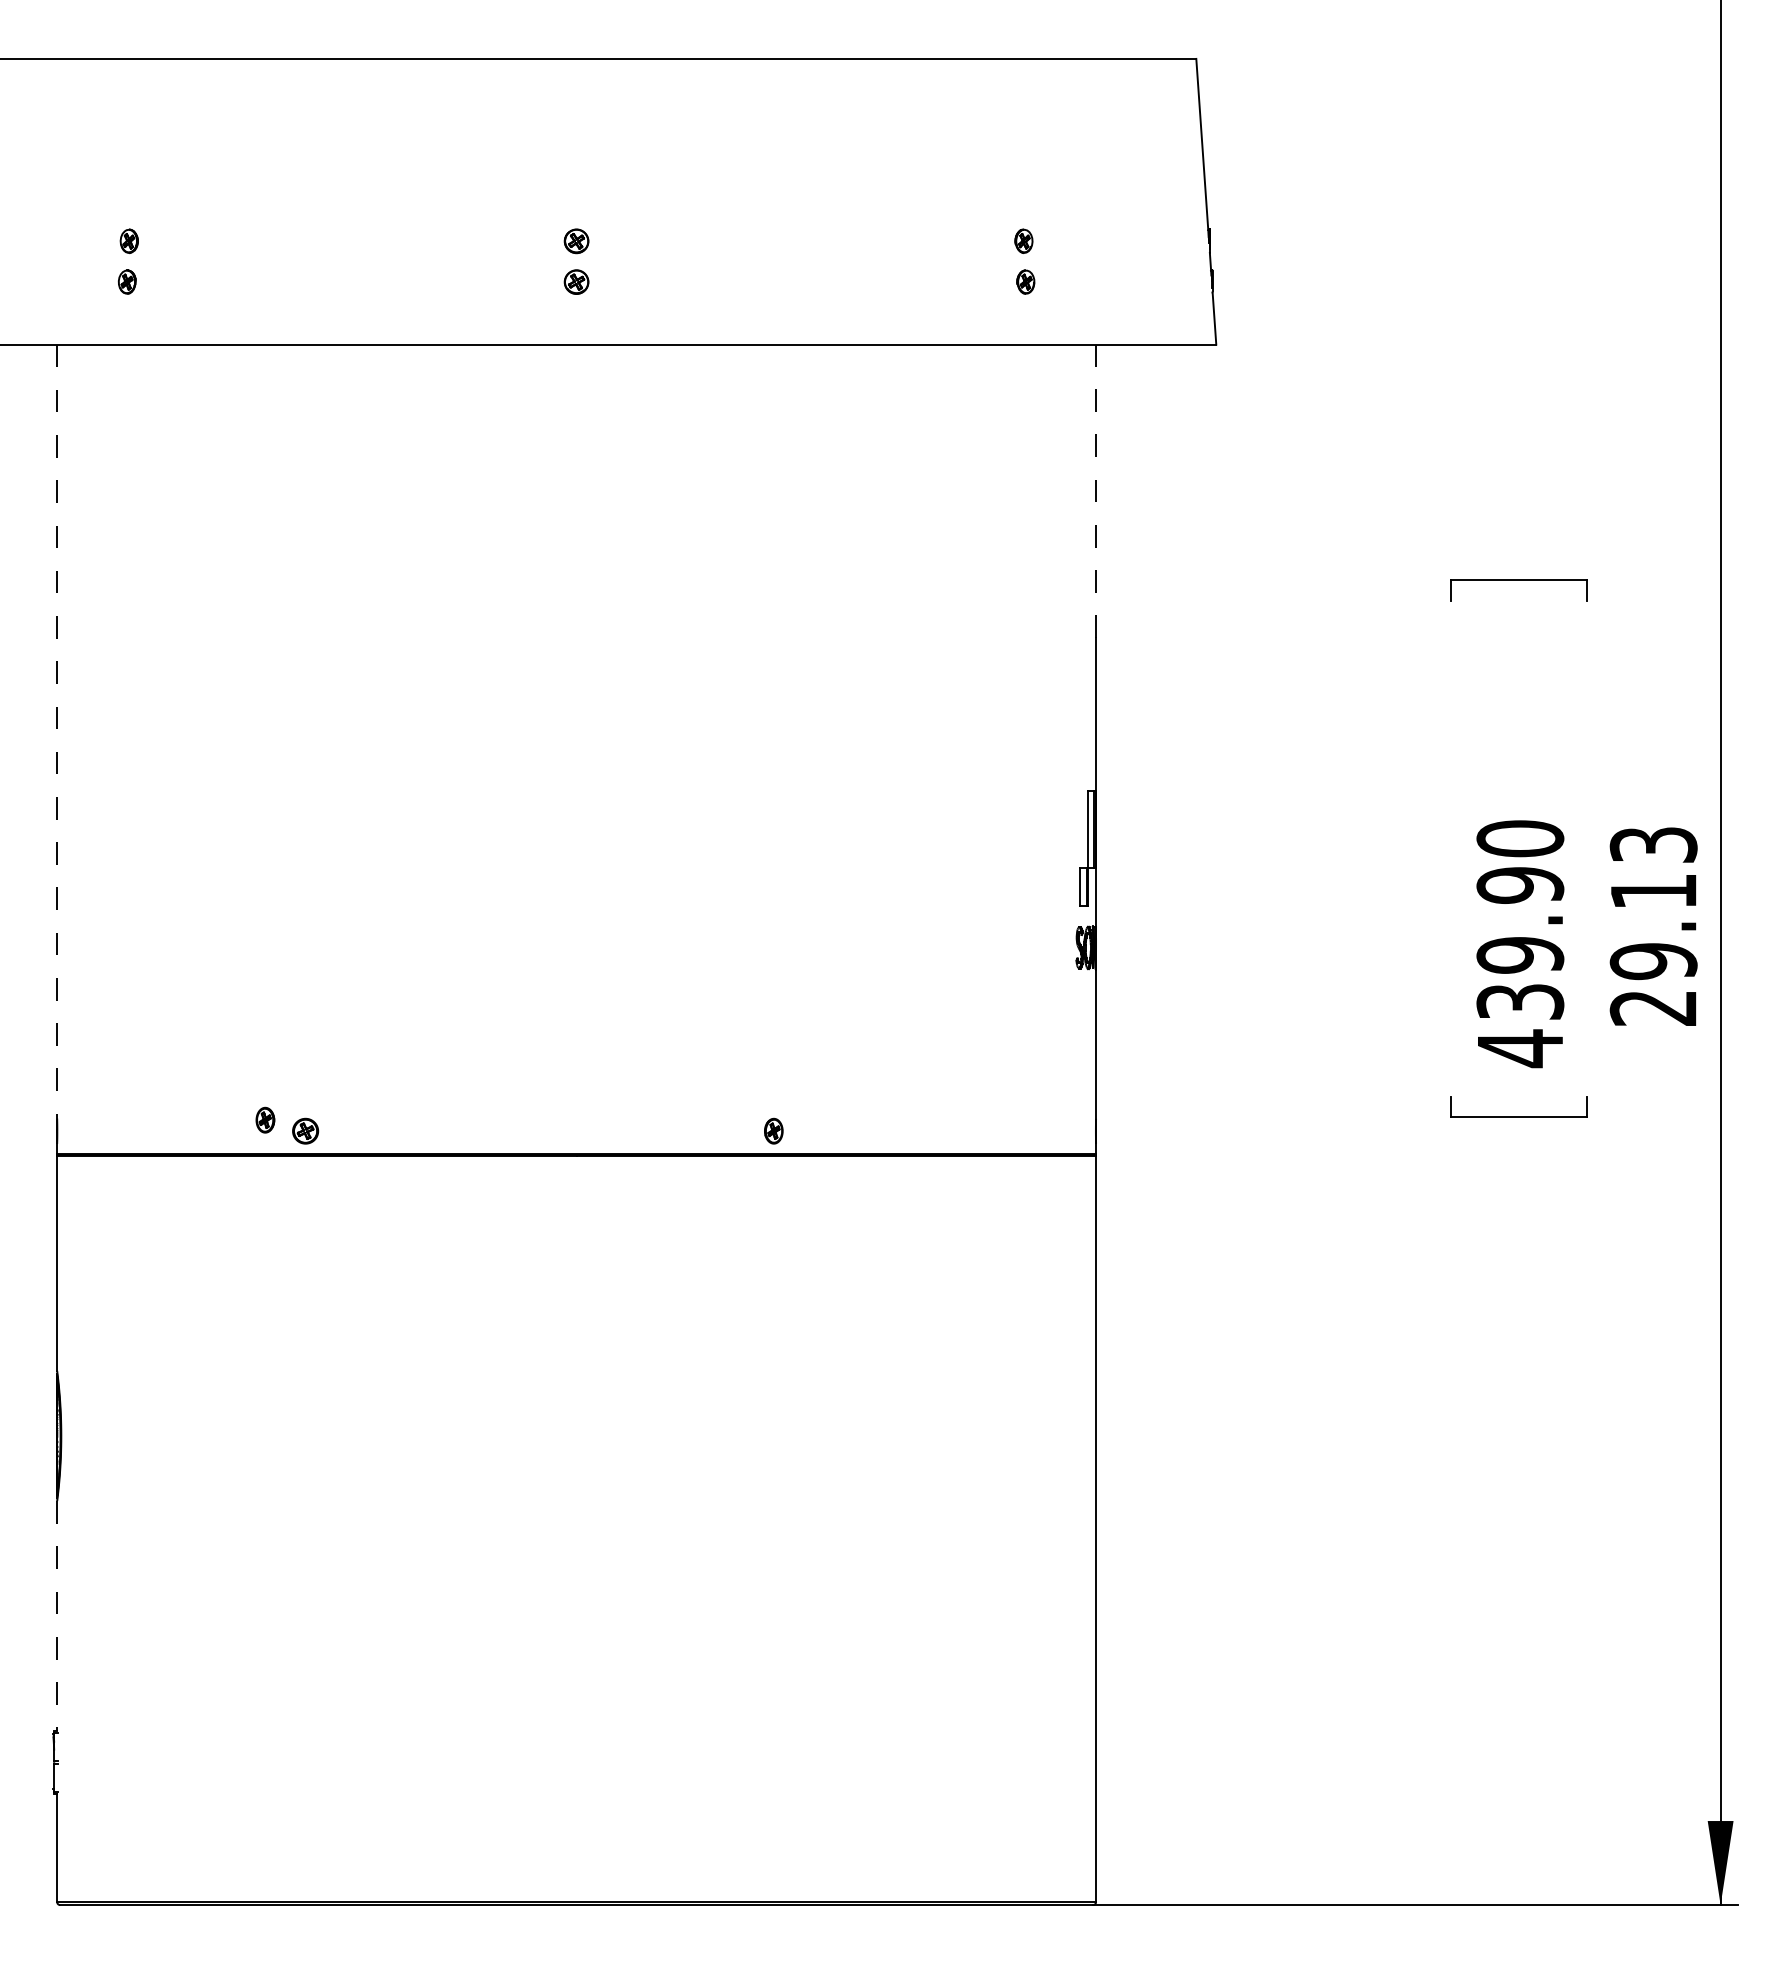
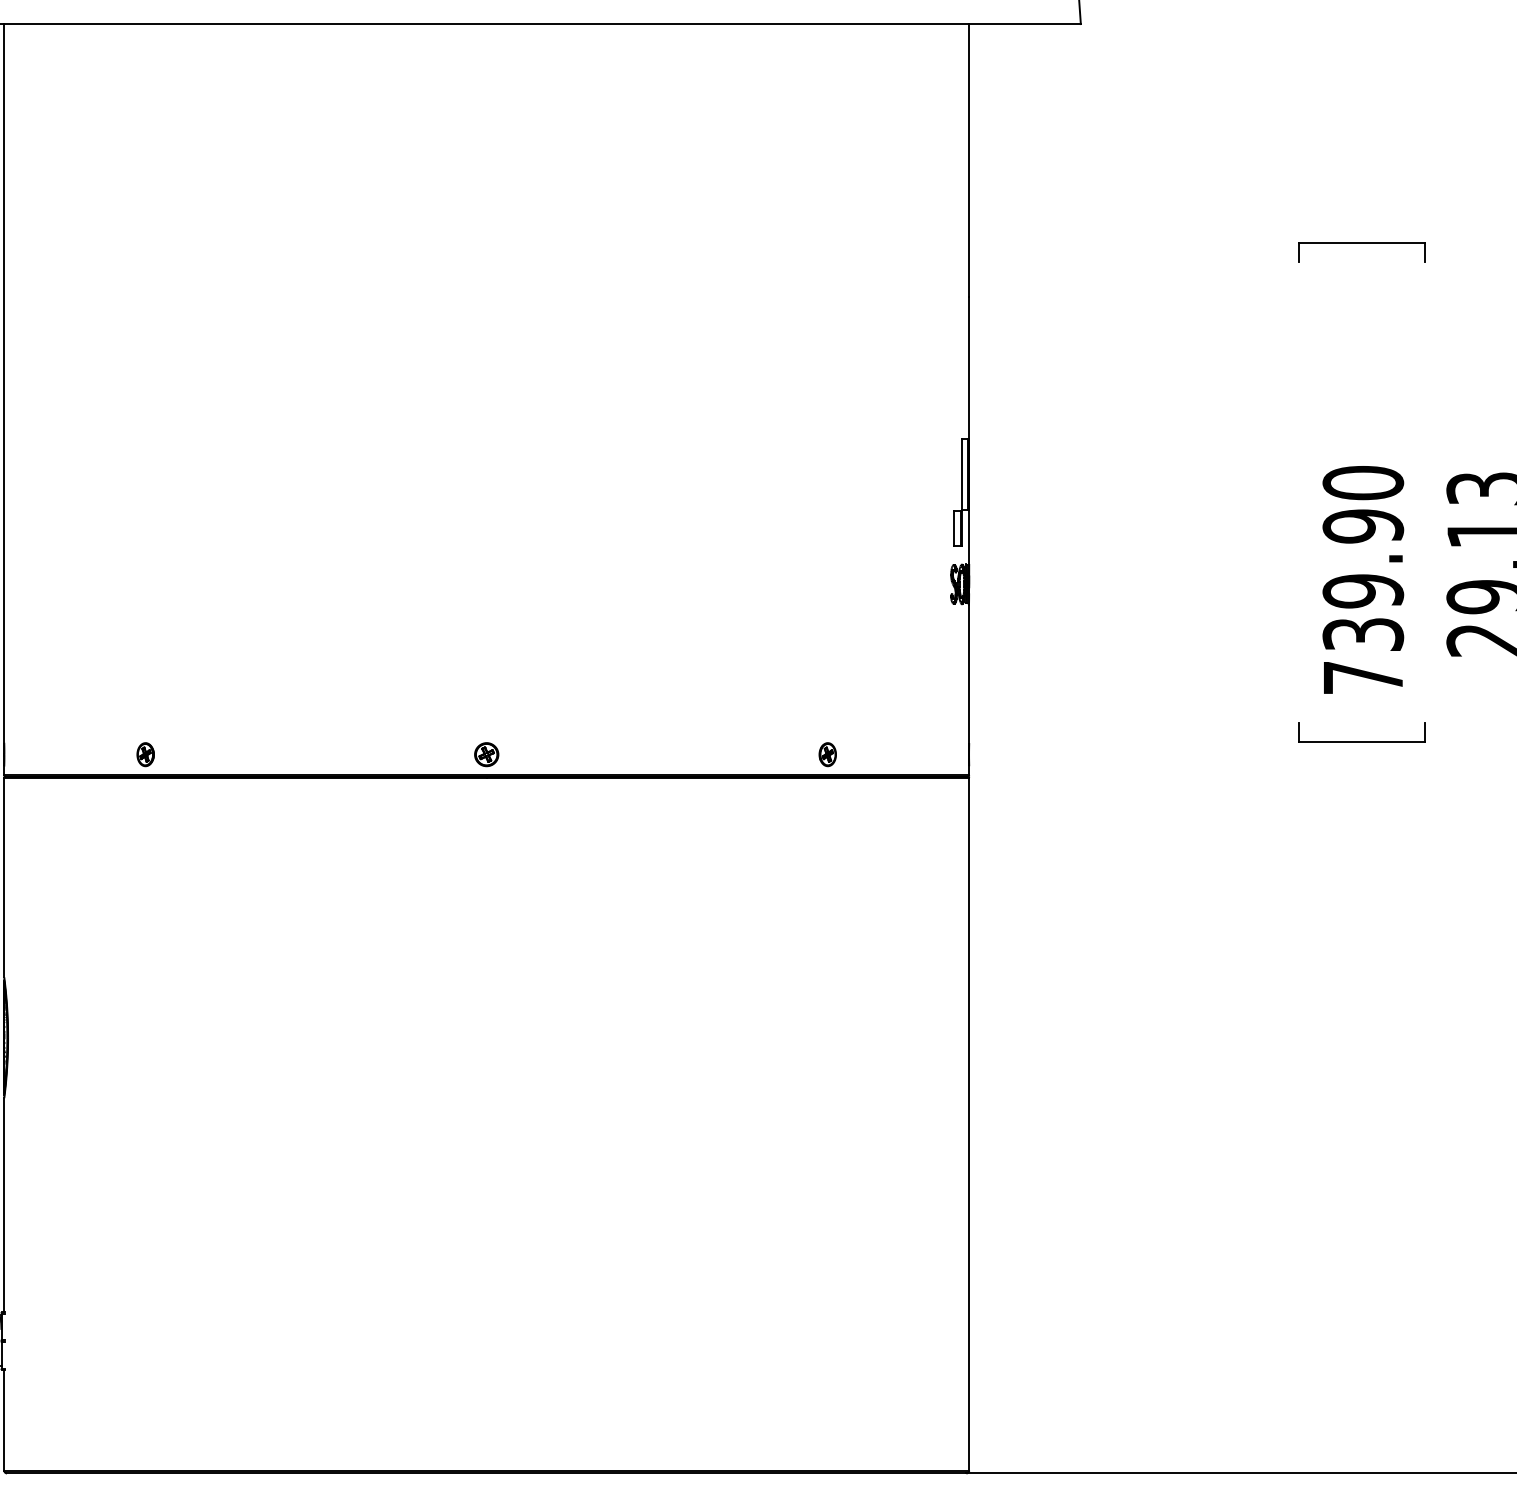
line: (1096, 491) -> (969, 160), dashed -> solid
line: (57, 732) -> (4, 384), dashed -> solid
text: (1520, 1048) -> (1363, 677), 439.90 -> 739.90
part: (265, 1119) -> (145, 754), moved
part: (305, 1130) -> (486, 754), moved
part: (773, 1130) -> (827, 754), moved
line: (57, 1616) -> (4, 1205), dashed -> solid

